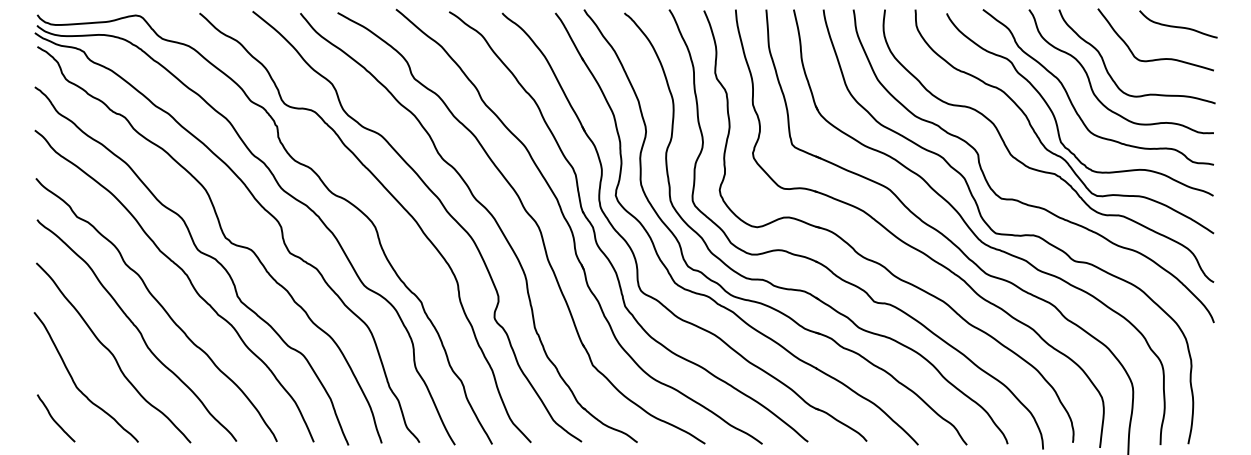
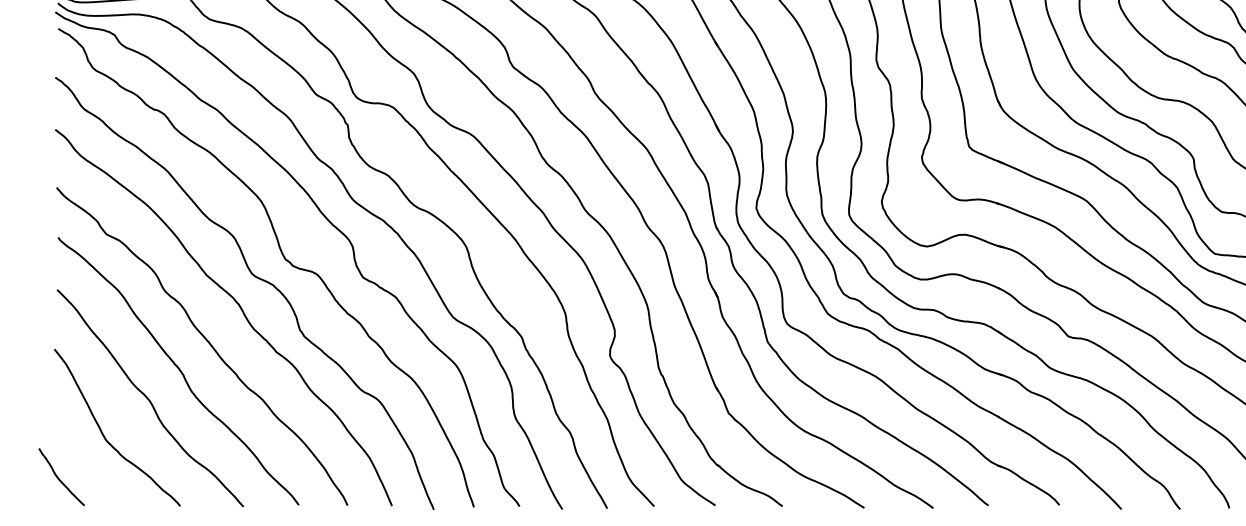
curve: (54, 419) -> (59, 478), moved

